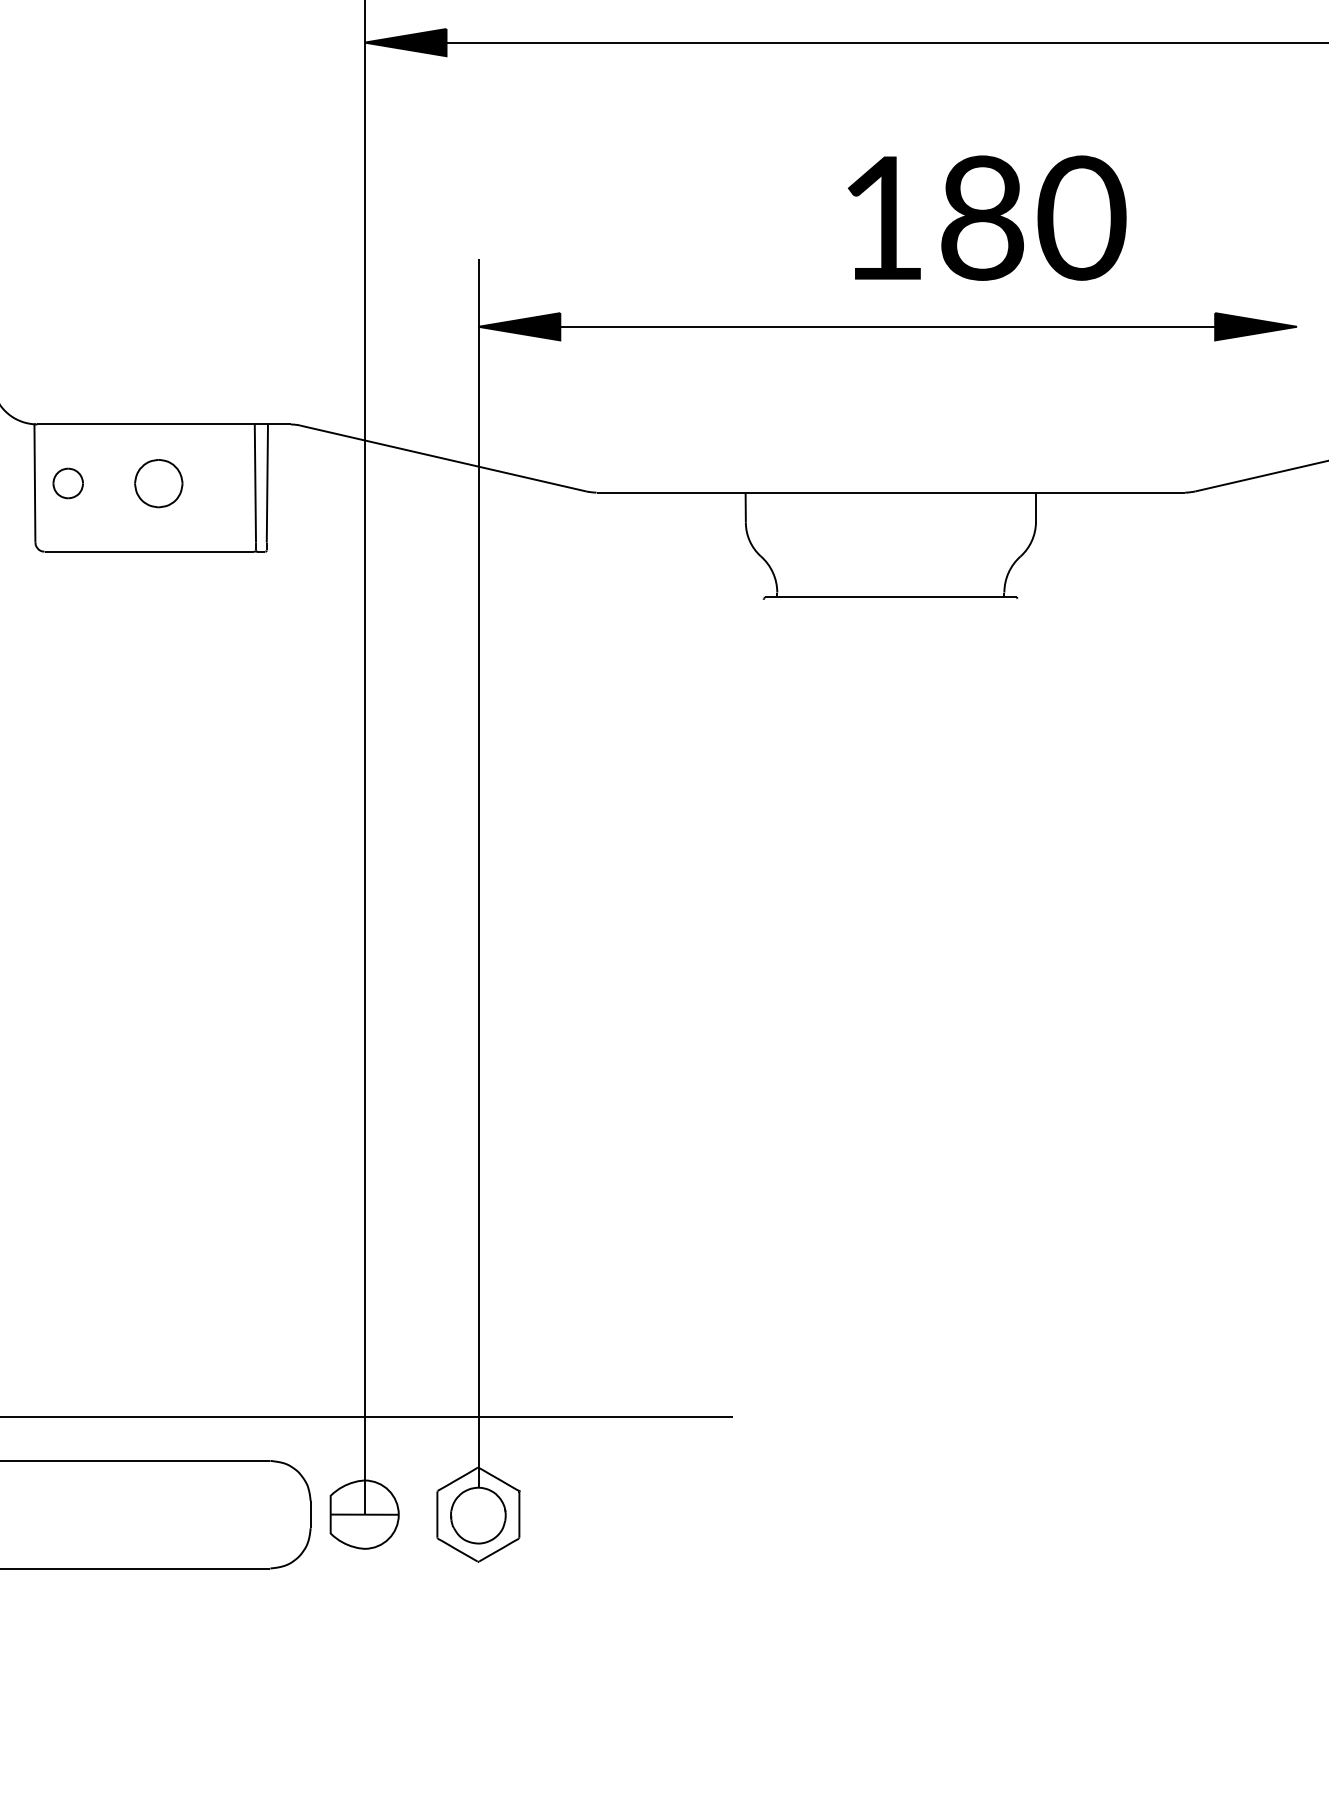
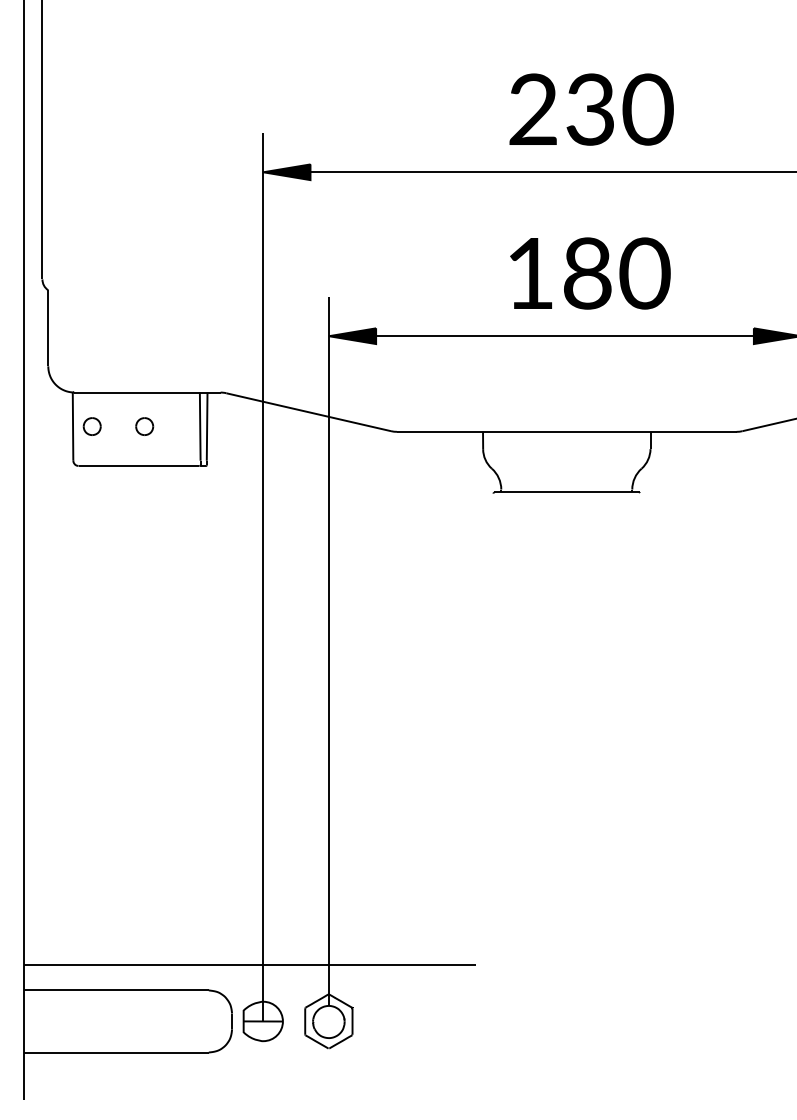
text: (987, 218) -> (590, 273), moved
part: (158, 483) -> (144, 426), size x0.62

